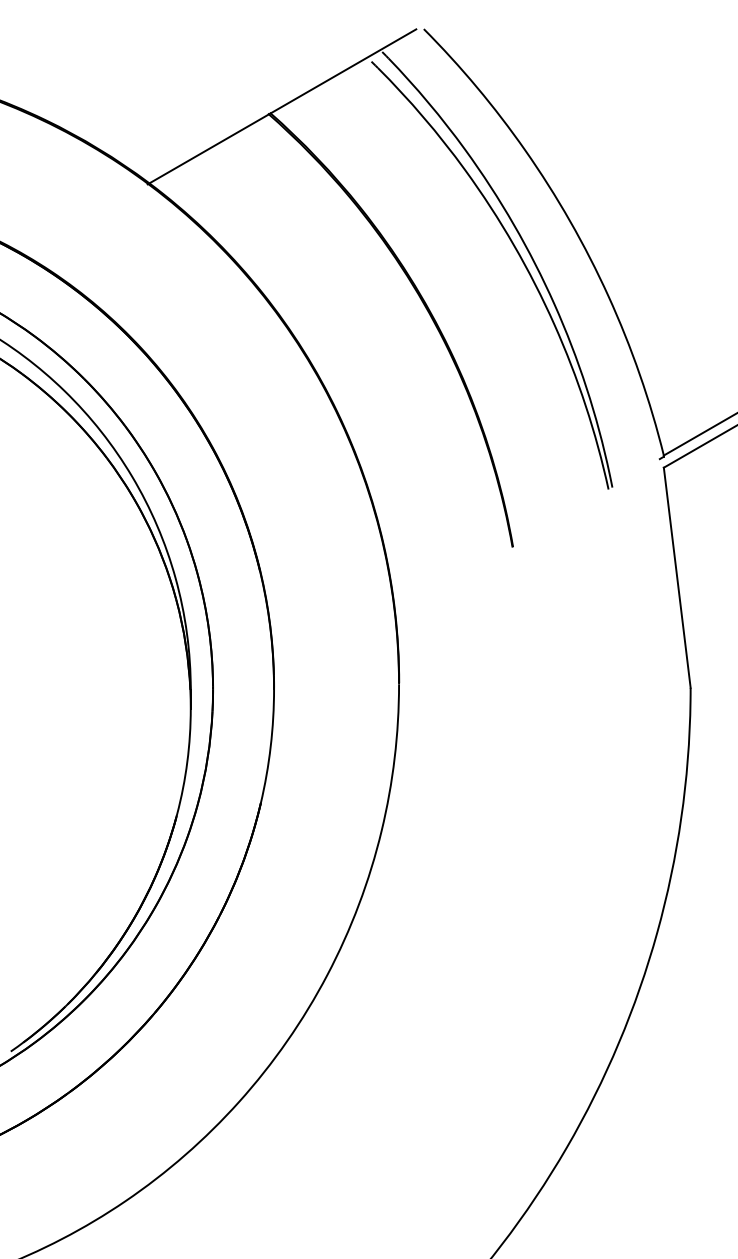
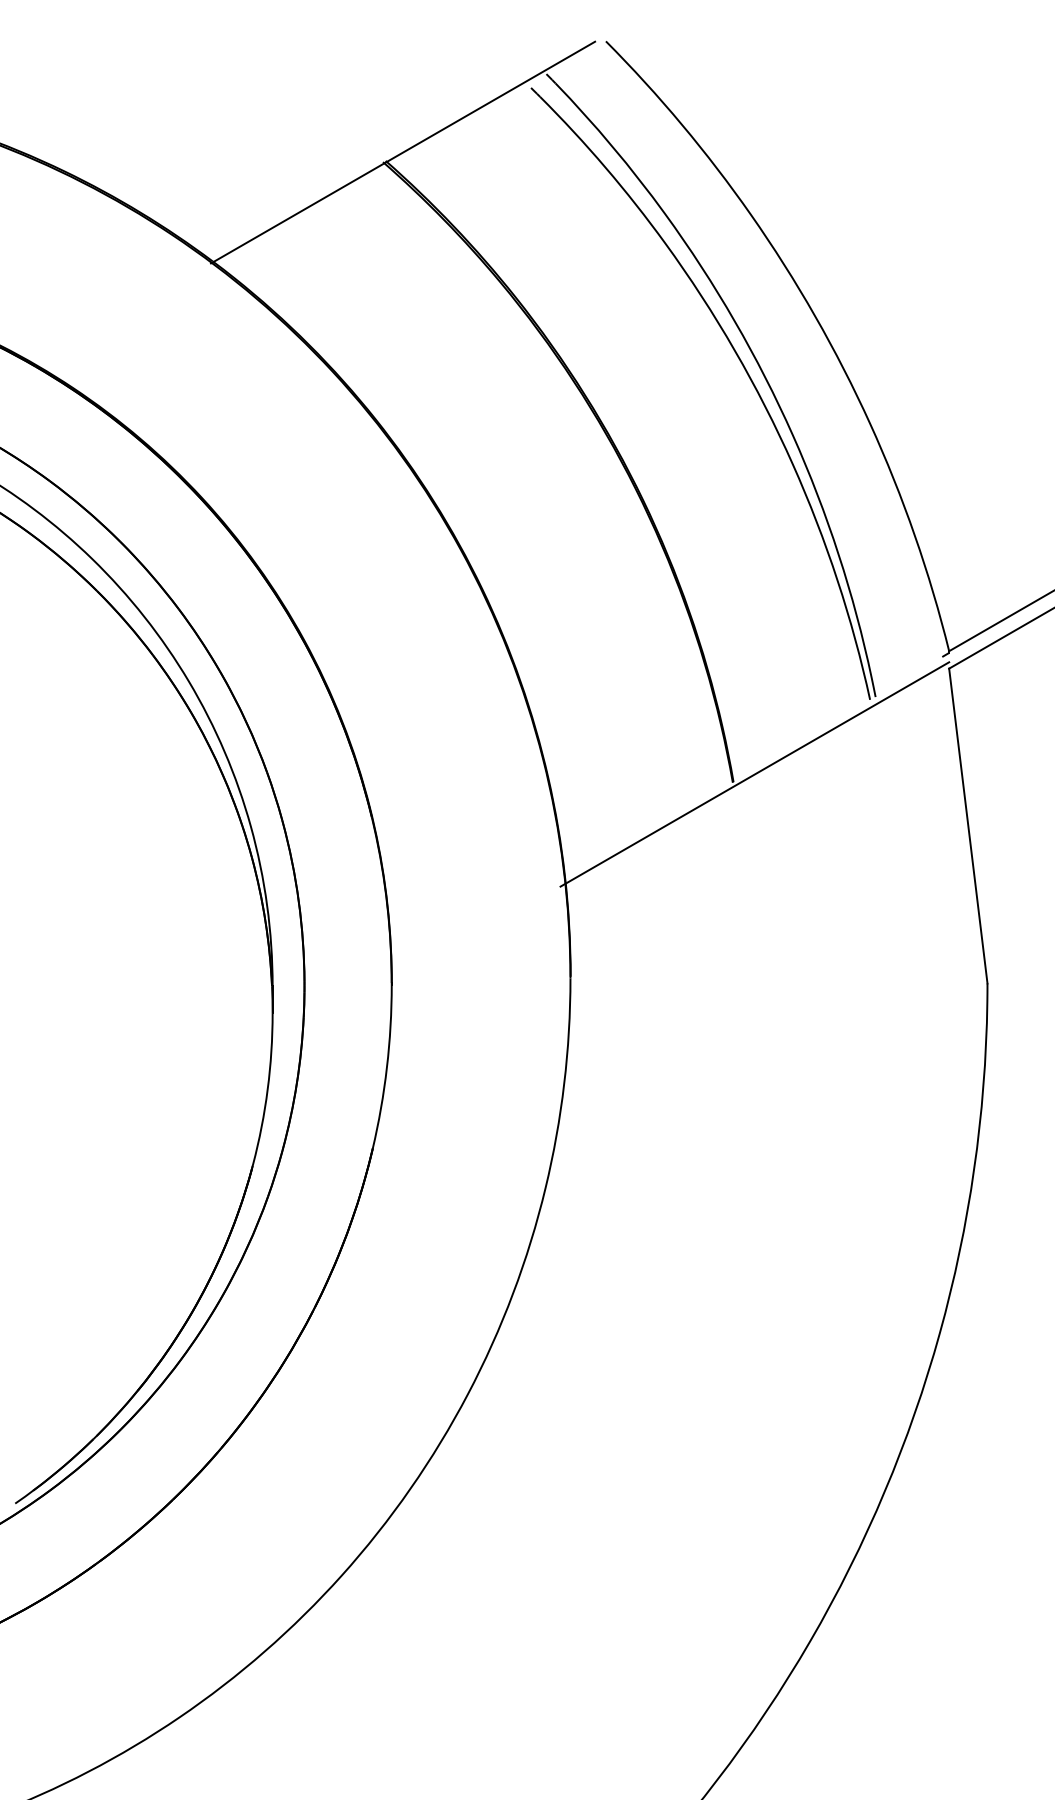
line: (527, 541) -> (754, 774), added

